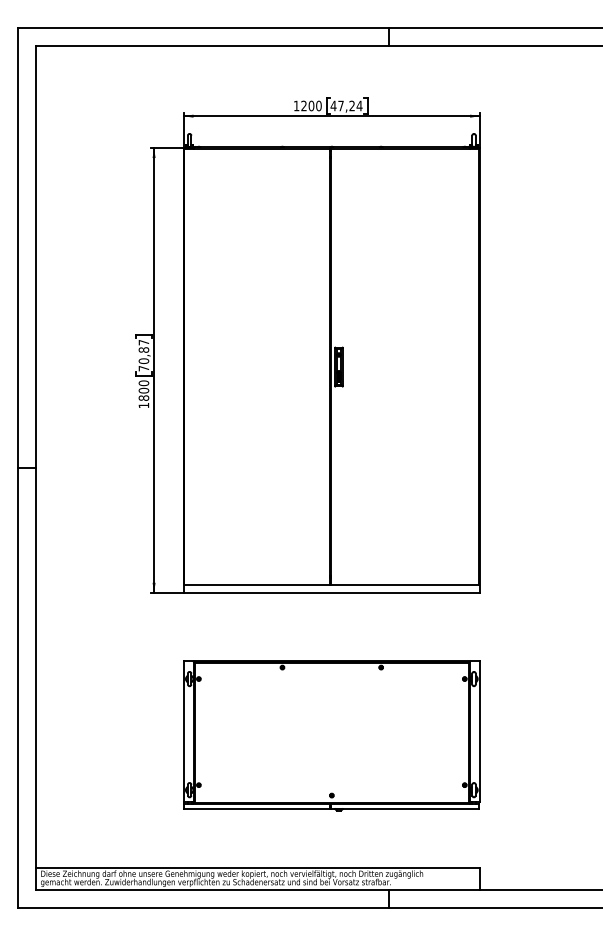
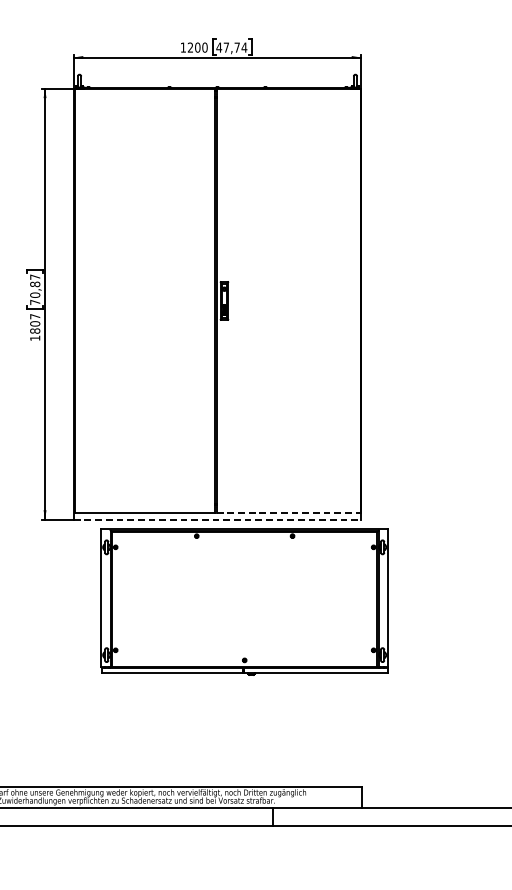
text: (351, 105) -> (236, 47), 47,24 -> 47,74
text: (143, 383) -> (34, 316), 1800 -> 1807
line: (405, 585) -> (288, 512), solid -> dashed
line: (332, 592) -> (218, 519), solid -> dashed
part: (331, 735) -> (244, 602), moved

